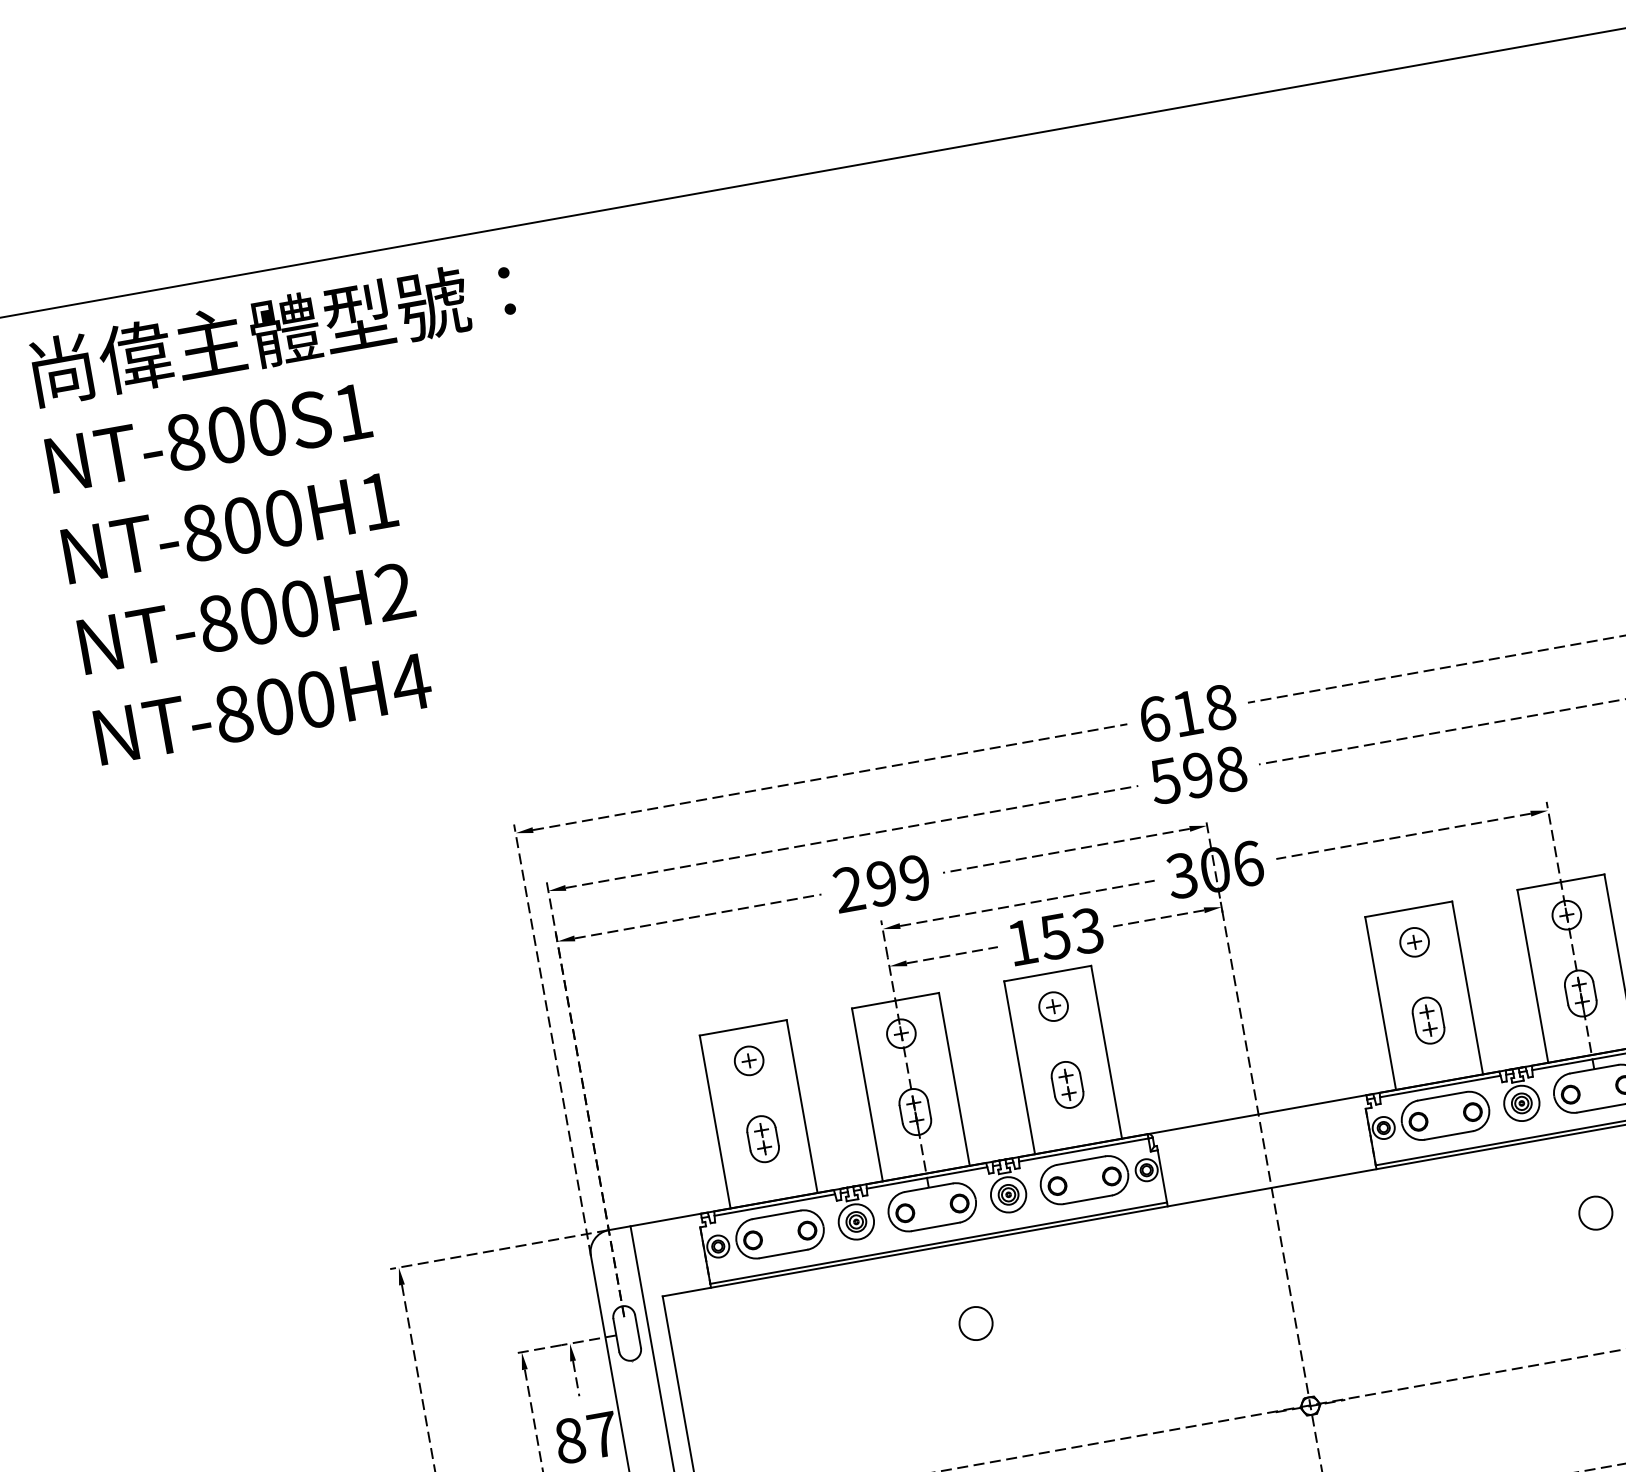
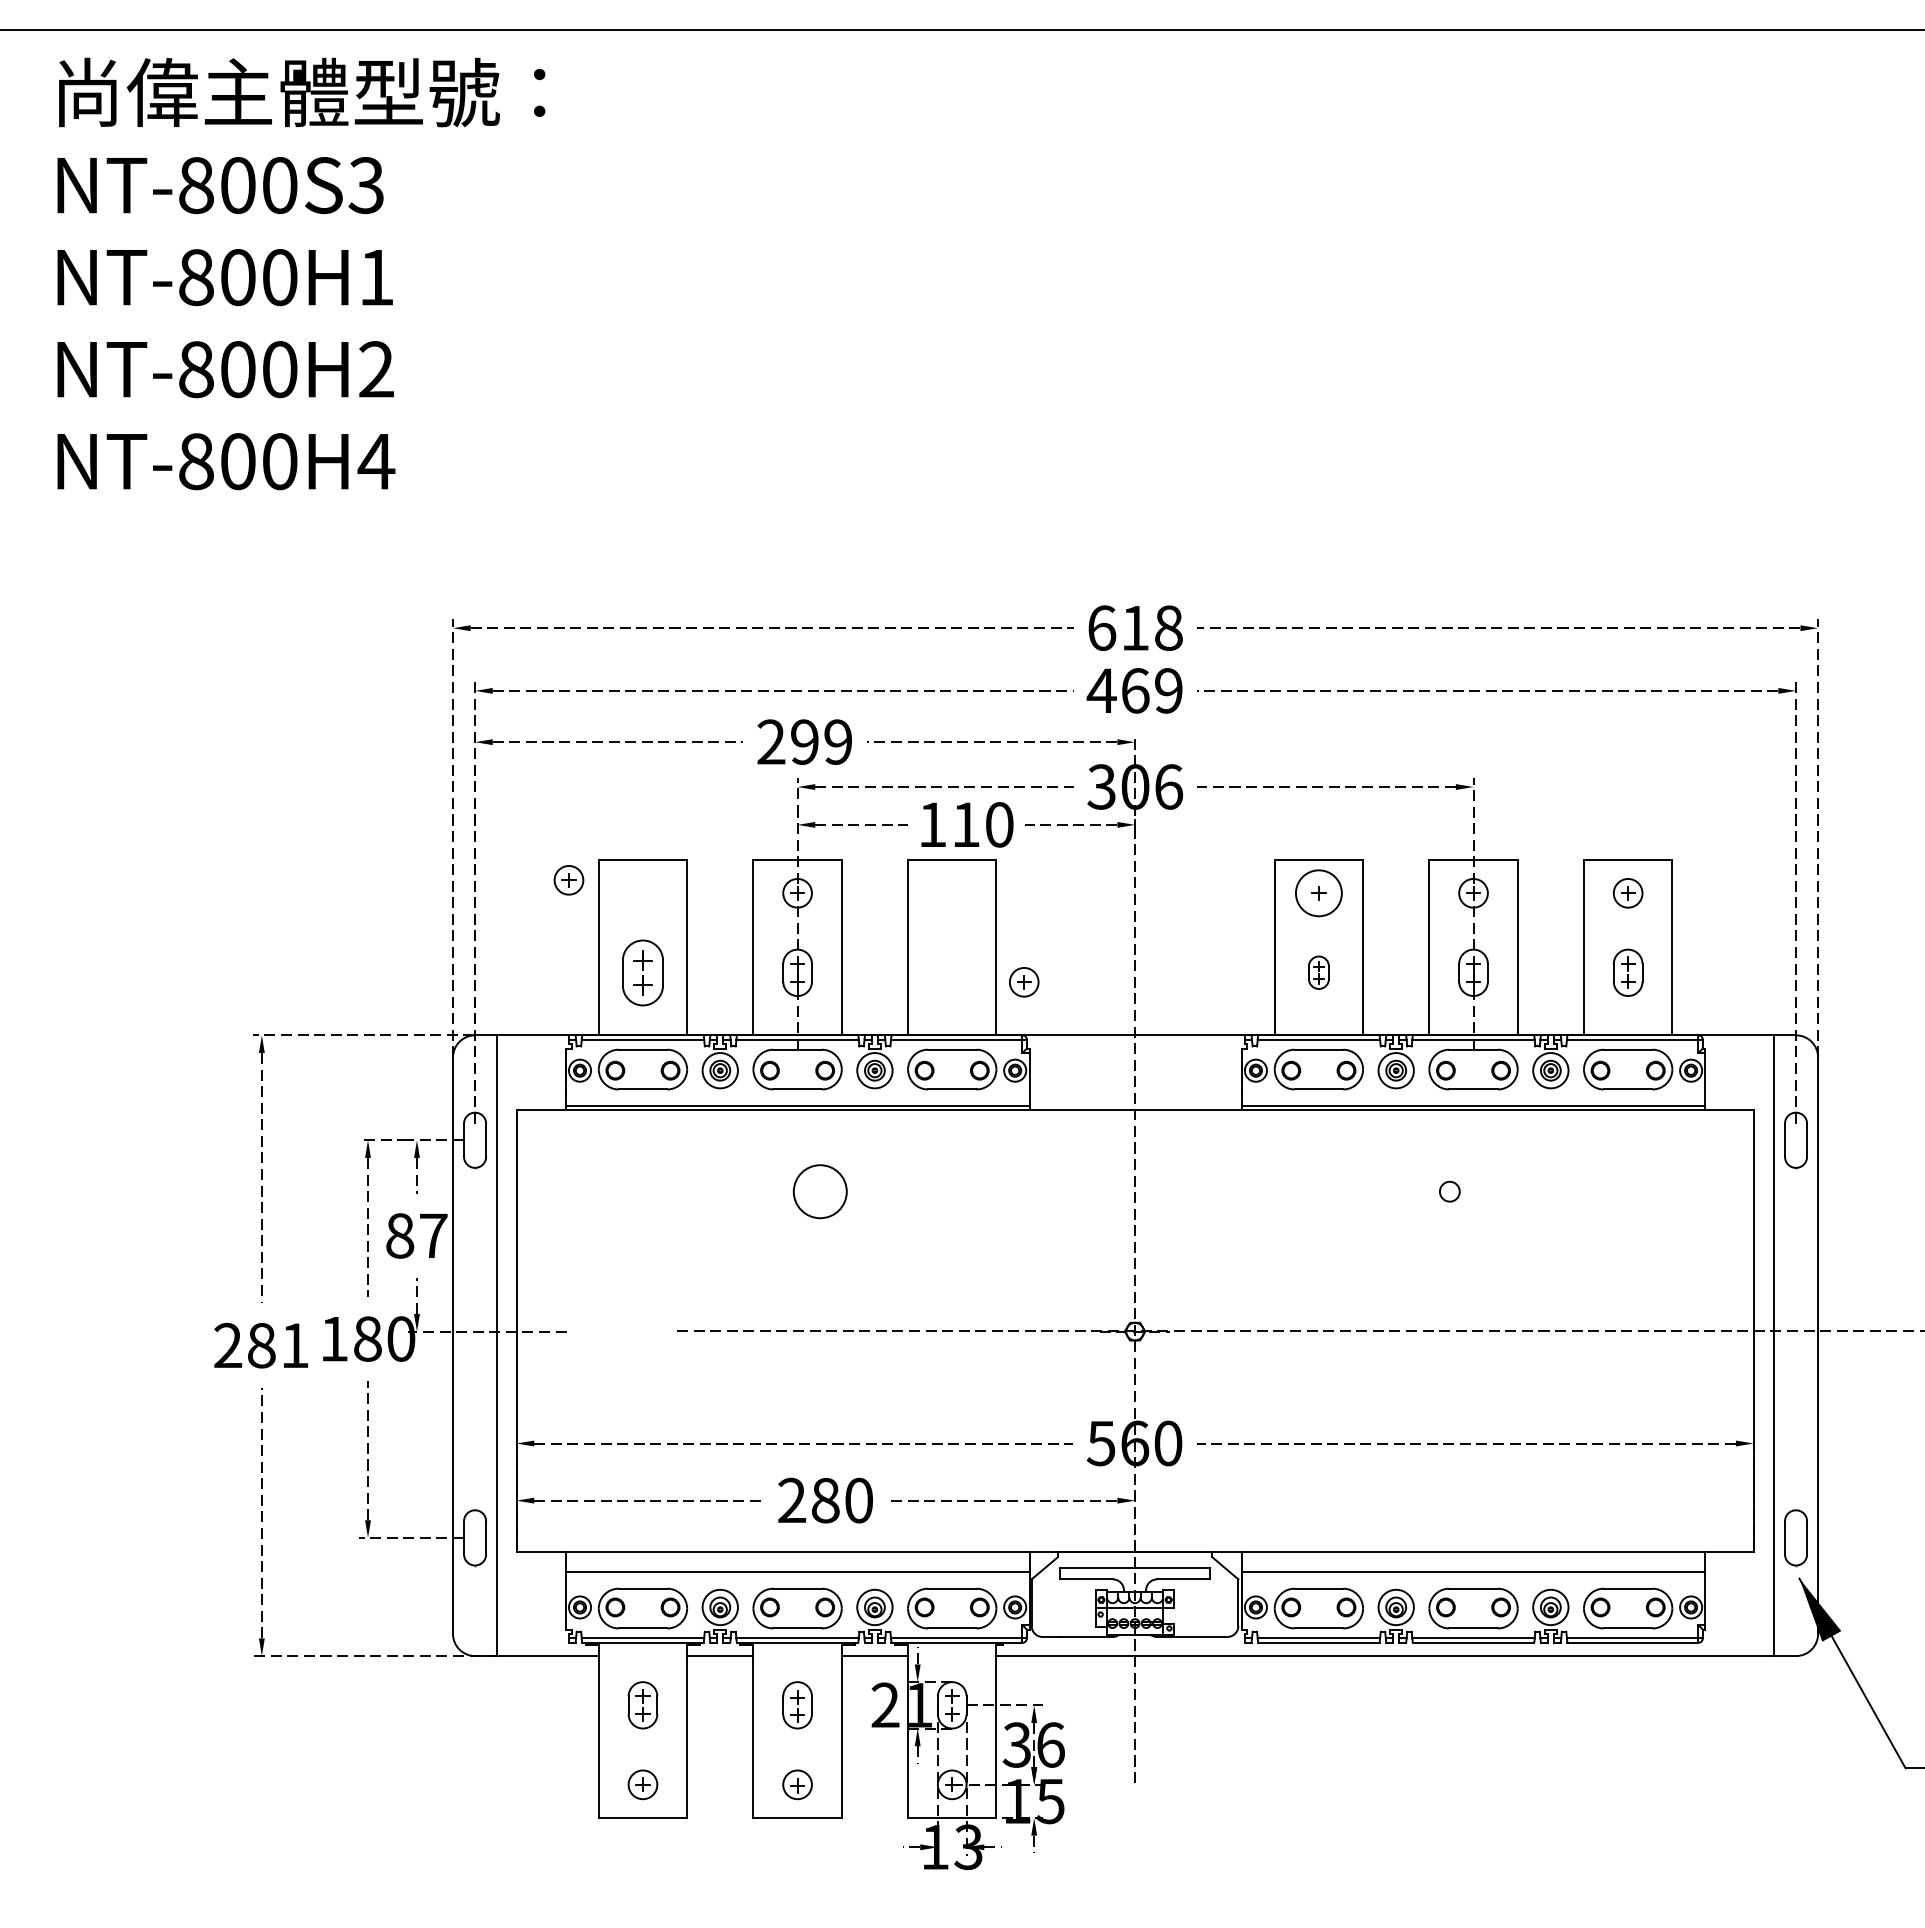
text: (351, 412) -> (365, 185), NT-800S1 -> NT-800S3
text: (1197, 775) -> (1134, 690), 598 -> 469
text: (1071, 933) -> (982, 824), 153 -> 110
circle: (1414, 941) -> (1318, 892), size x1.6
part: (1053, 1006) -> (1024, 982), moved
part: (1428, 1020) -> (1318, 972), size x0.7
part: (748, 1061) -> (568, 880), moved
part: (1067, 1084) -> (952, 972), removed
part: (762, 1138) -> (642, 972), size x1.4
circle: (1595, 1213) -> (1449, 1191), size x0.6
circle: (975, 1323) -> (819, 1191), size x1.6

